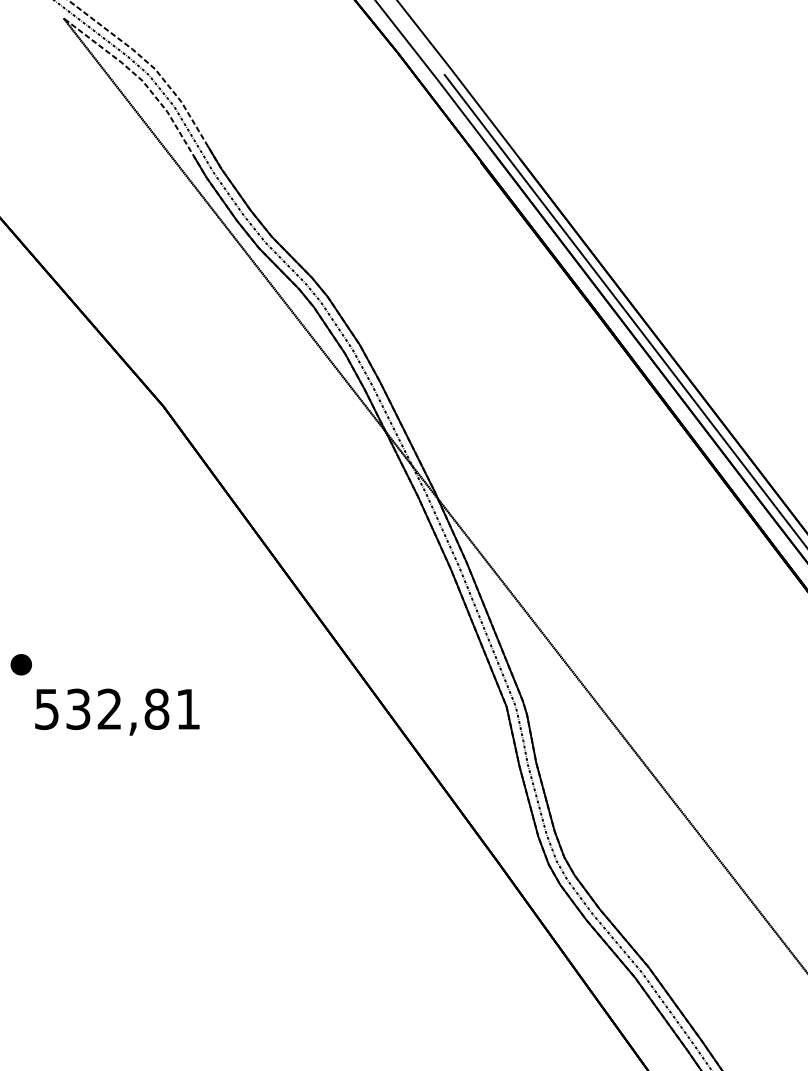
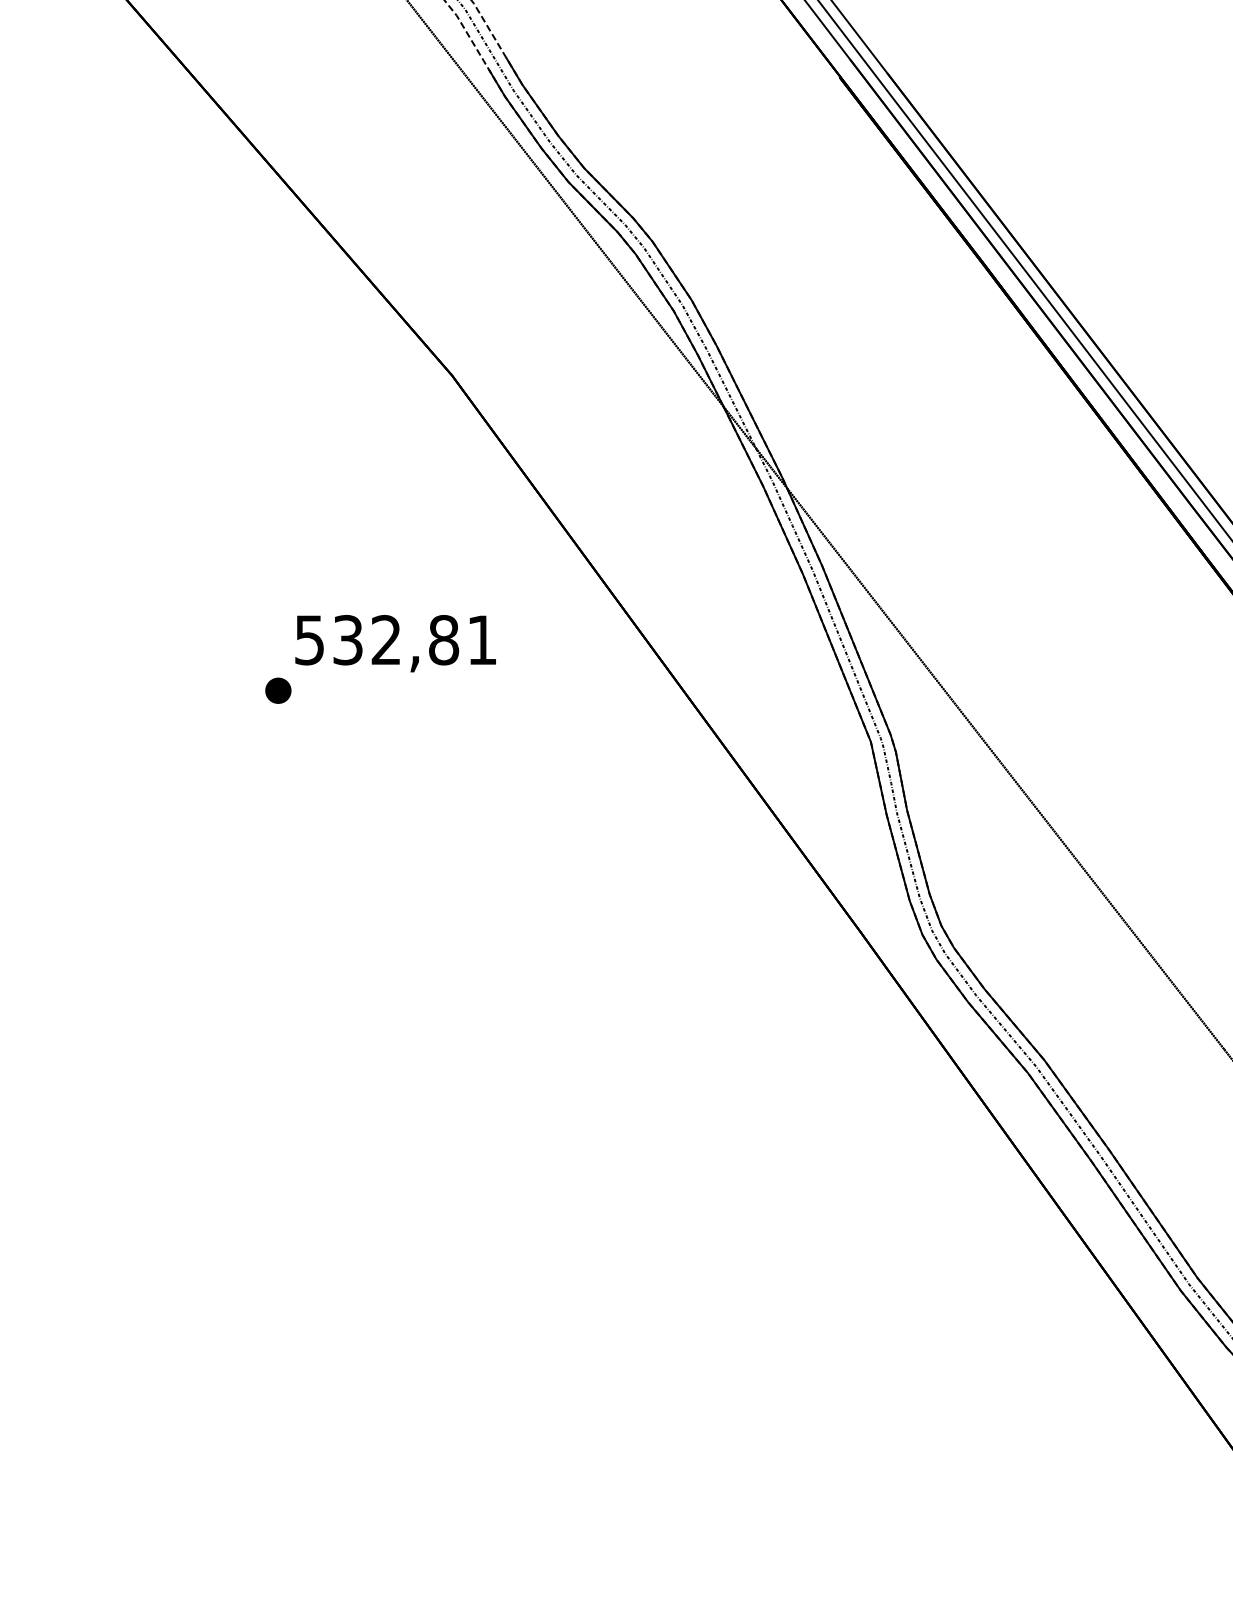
text: (117, 712) -> (395, 643), moved

